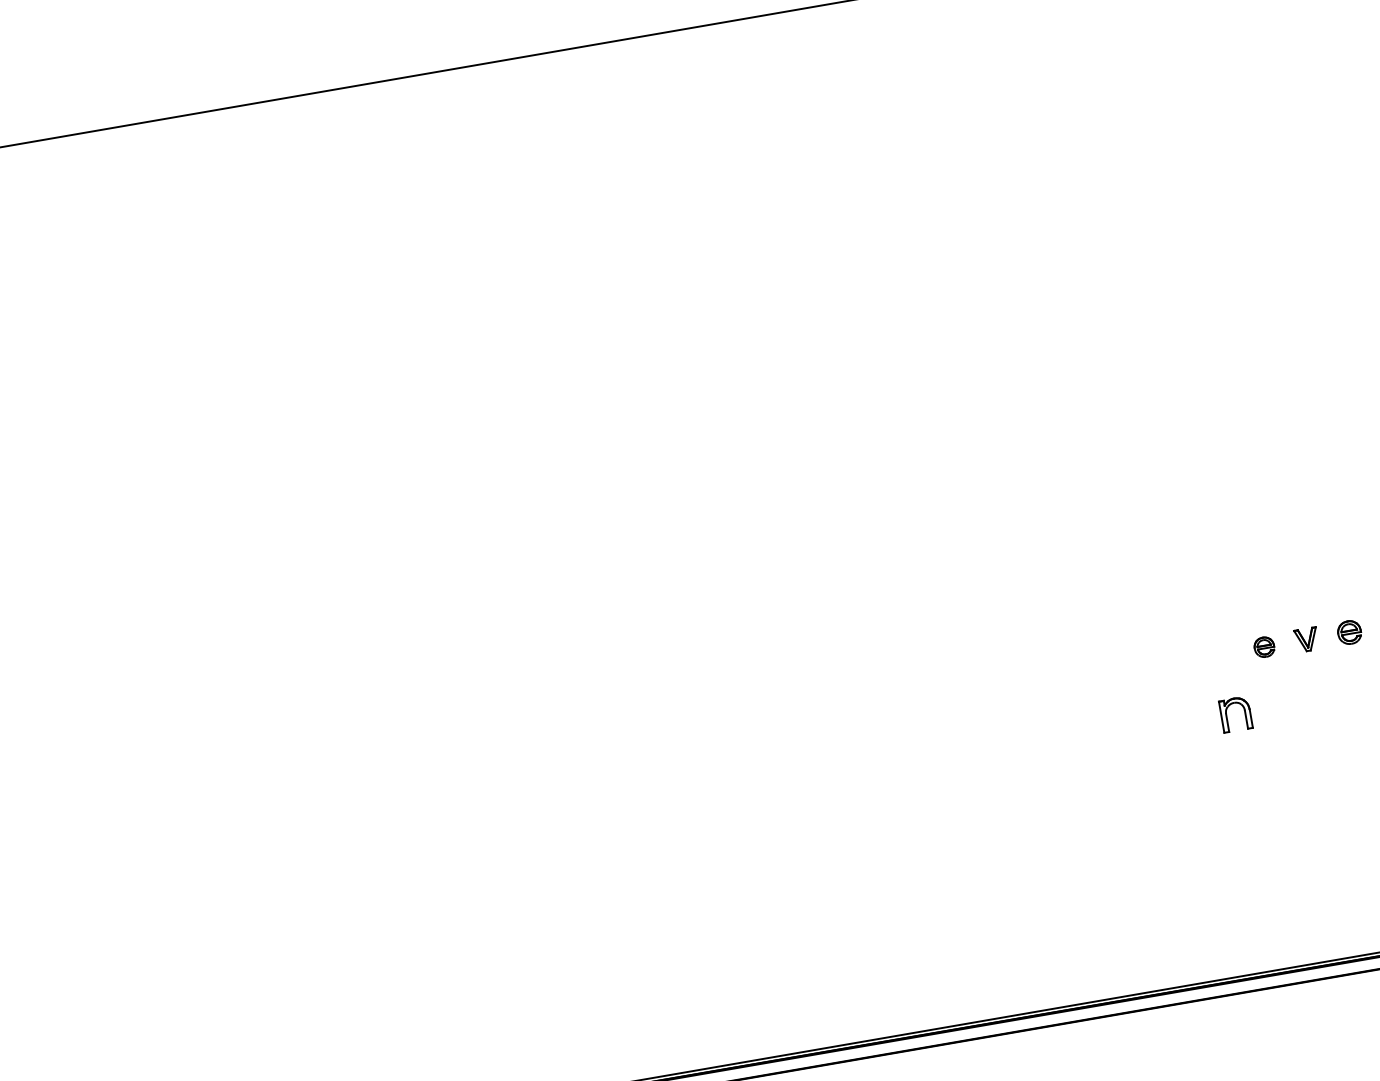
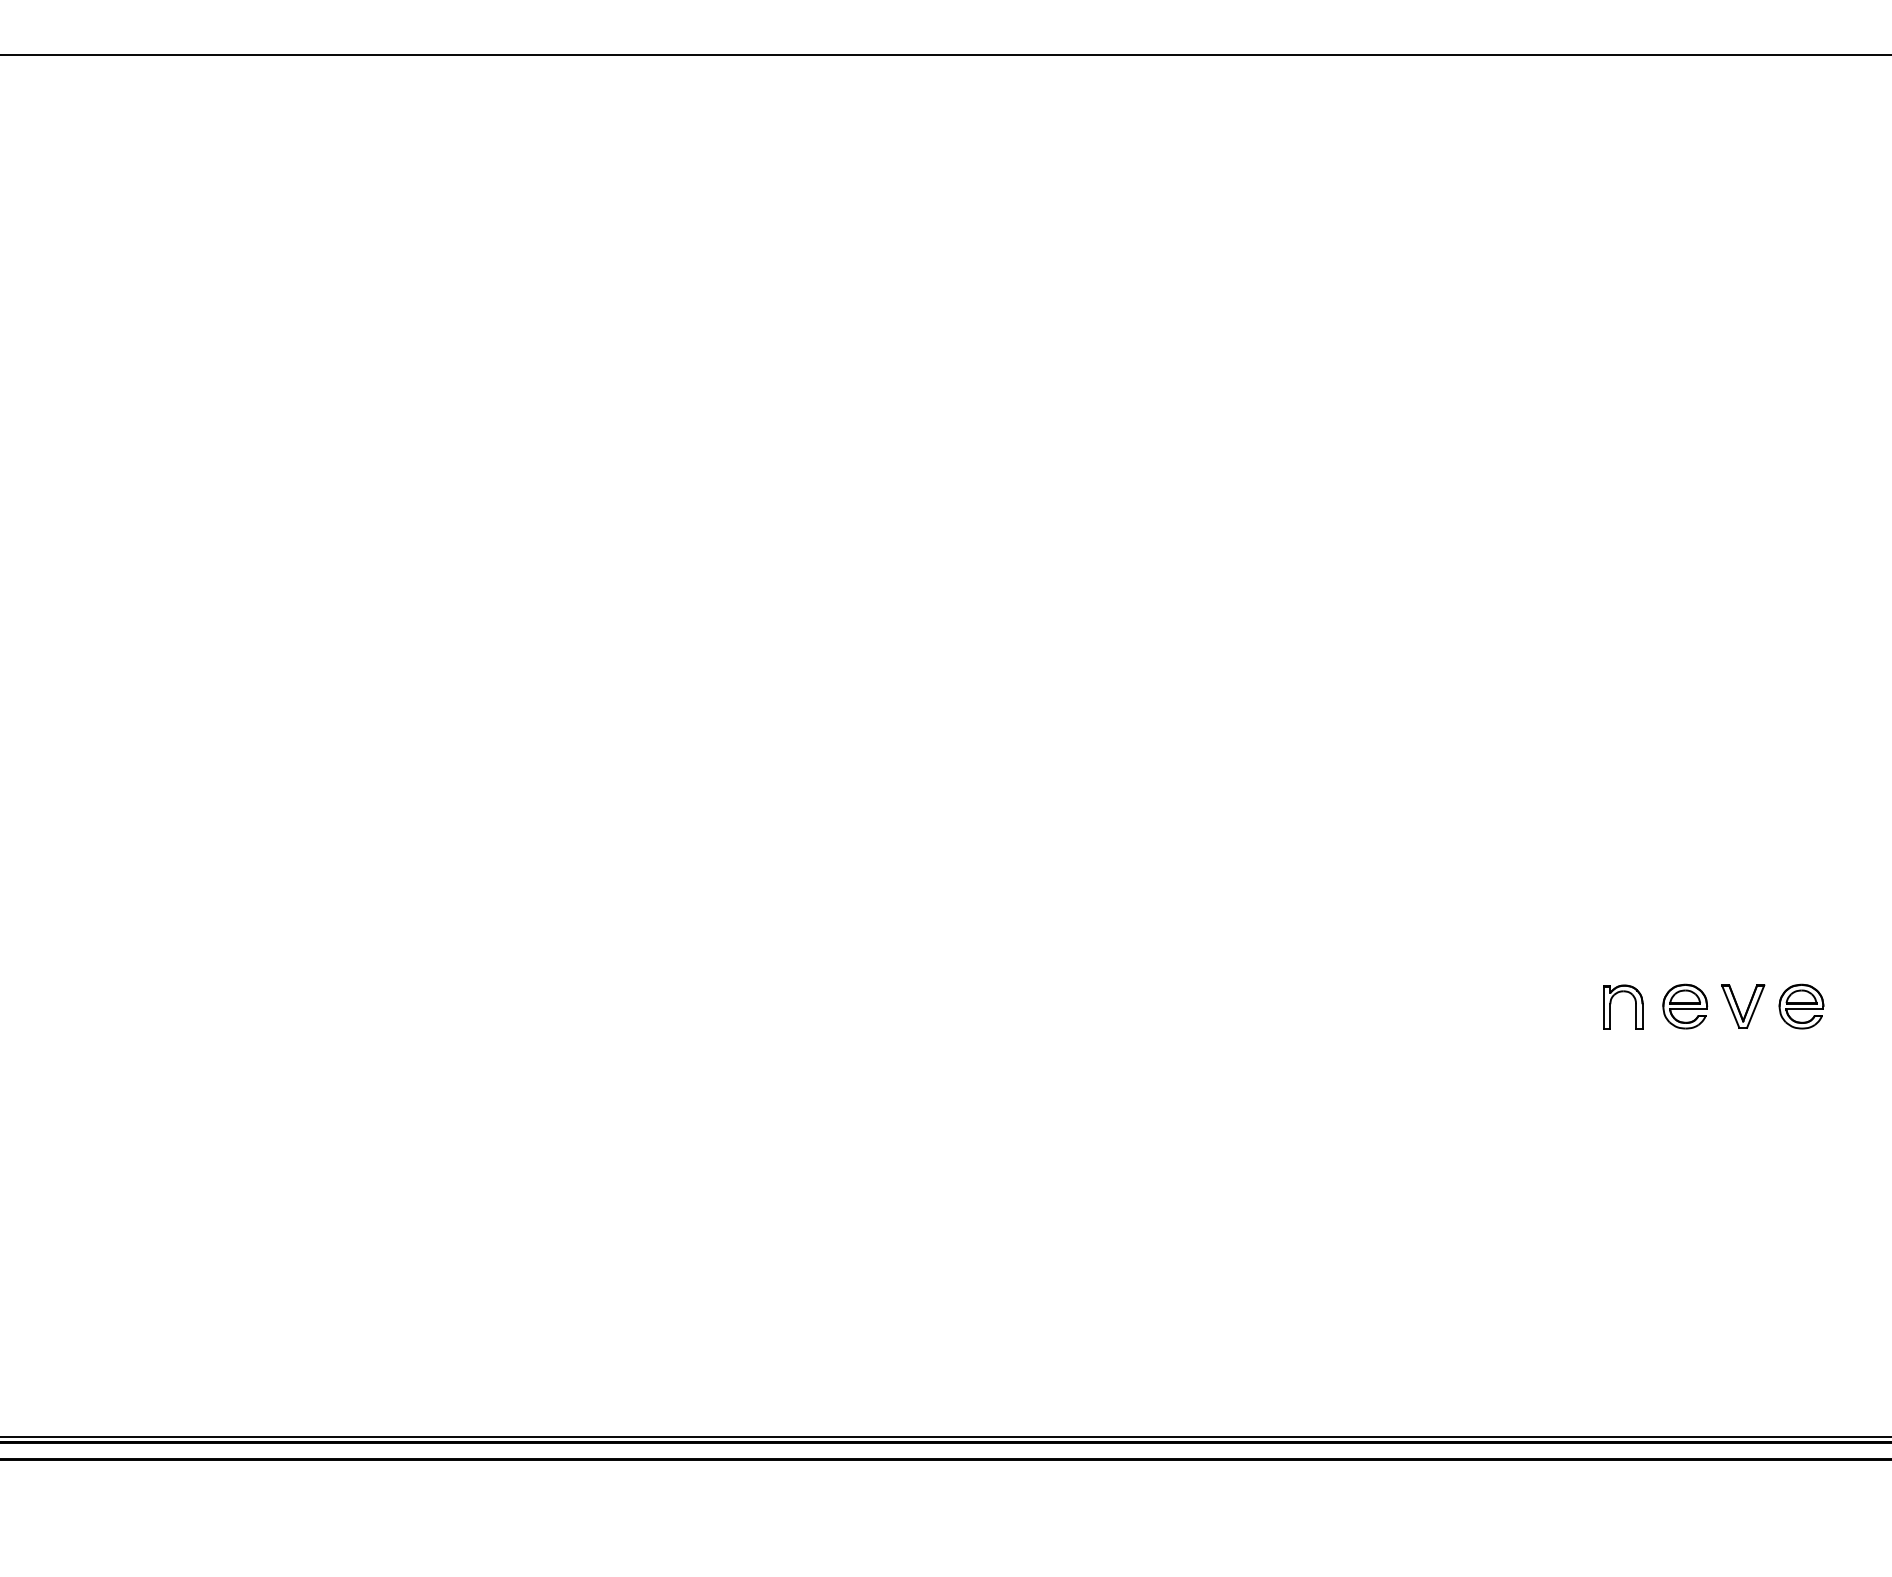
part: (1349, 632) -> (1801, 1006), size x1.43
part: (1307, 639) -> (1743, 1006), size x1.43
part: (1264, 647) -> (1685, 1006), size x1.67
part: (1244, 712) -> (1635, 1006), moved

